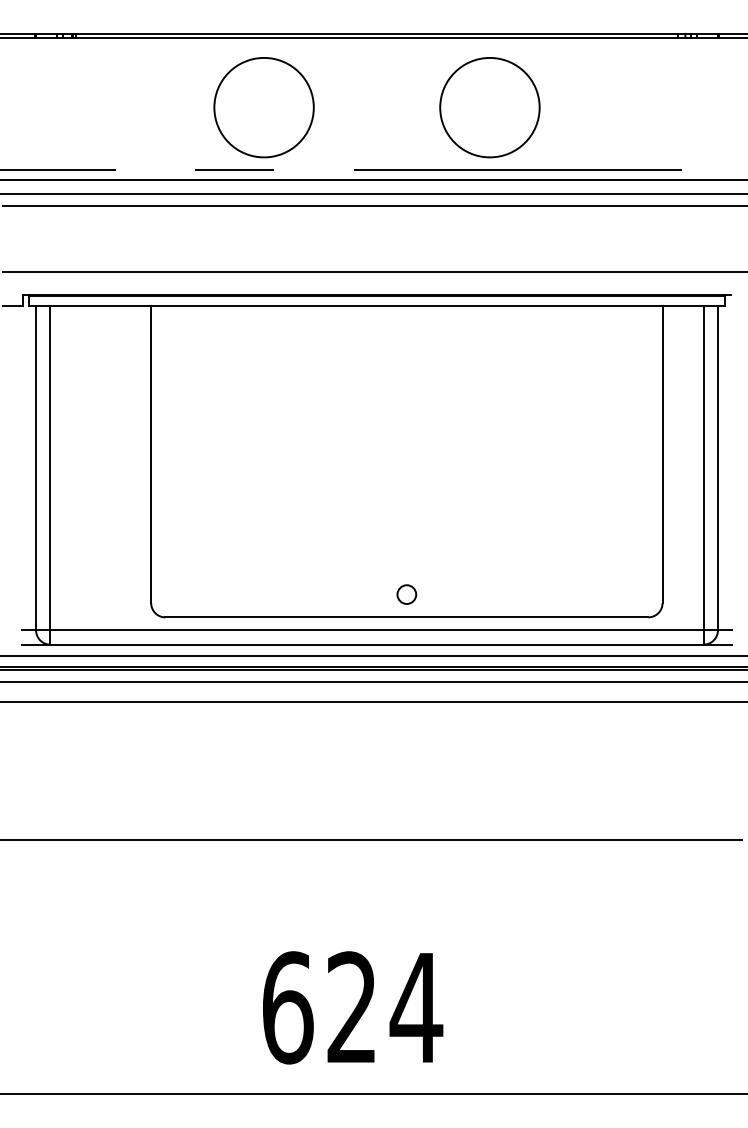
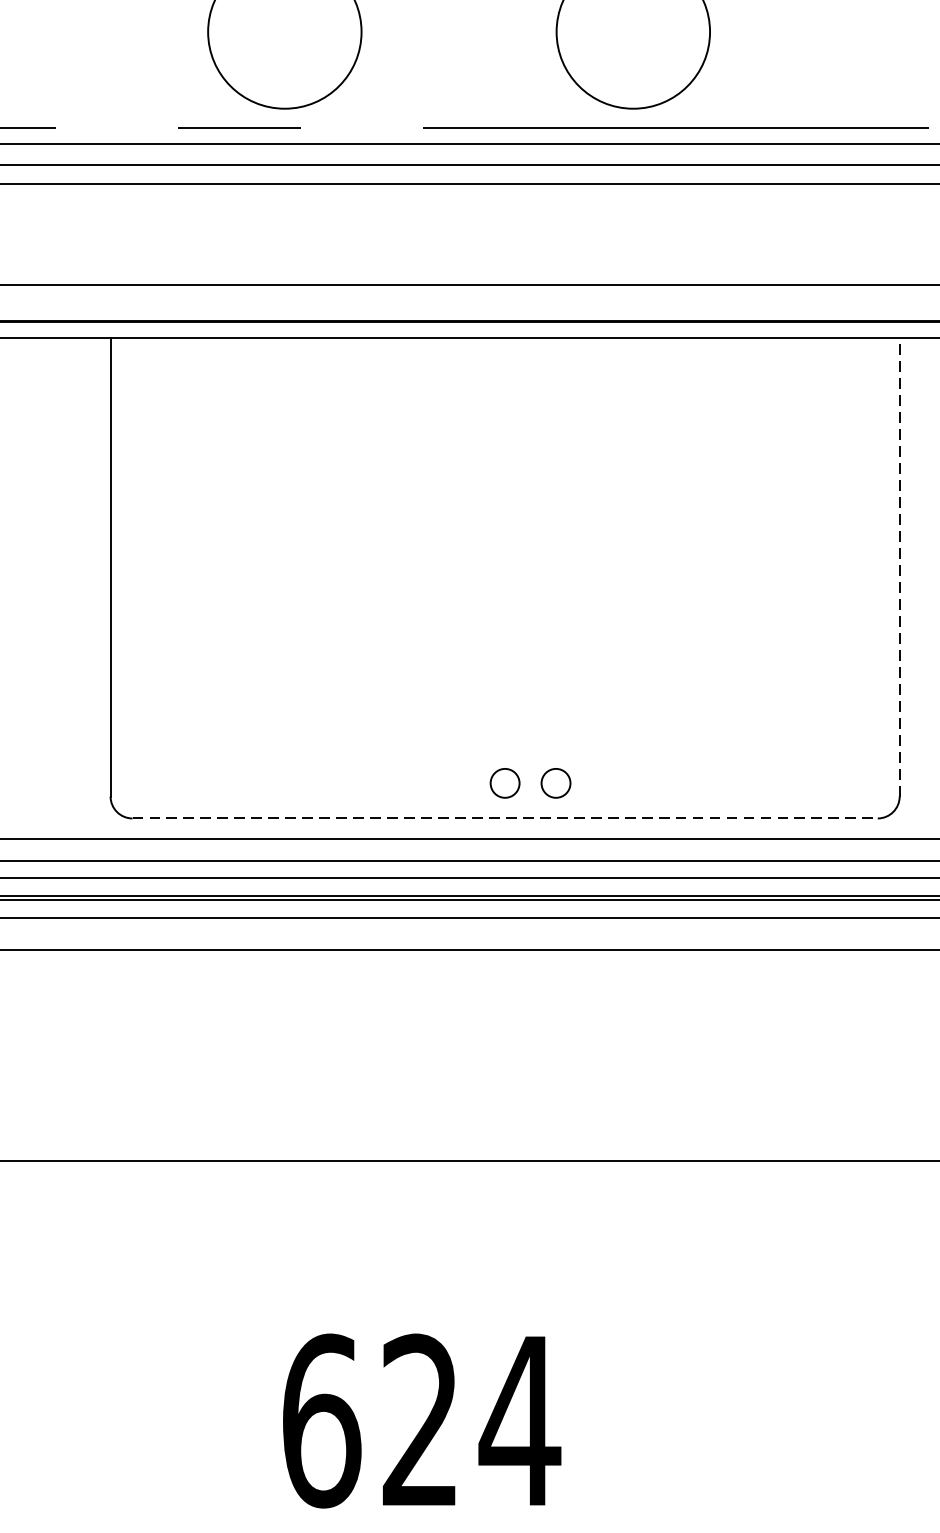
line: (662, 454) -> (899, 567), solid -> dashed
circle: (439, 594) -> (555, 783), added
line: (407, 617) -> (506, 818), solid -> dashed

